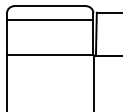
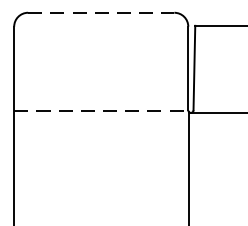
line: (50, 6) -> (101, 13), solid -> dashed
line: (50, 20) -> (101, 41), removed
line: (50, 55) -> (101, 111), solid -> dashed

